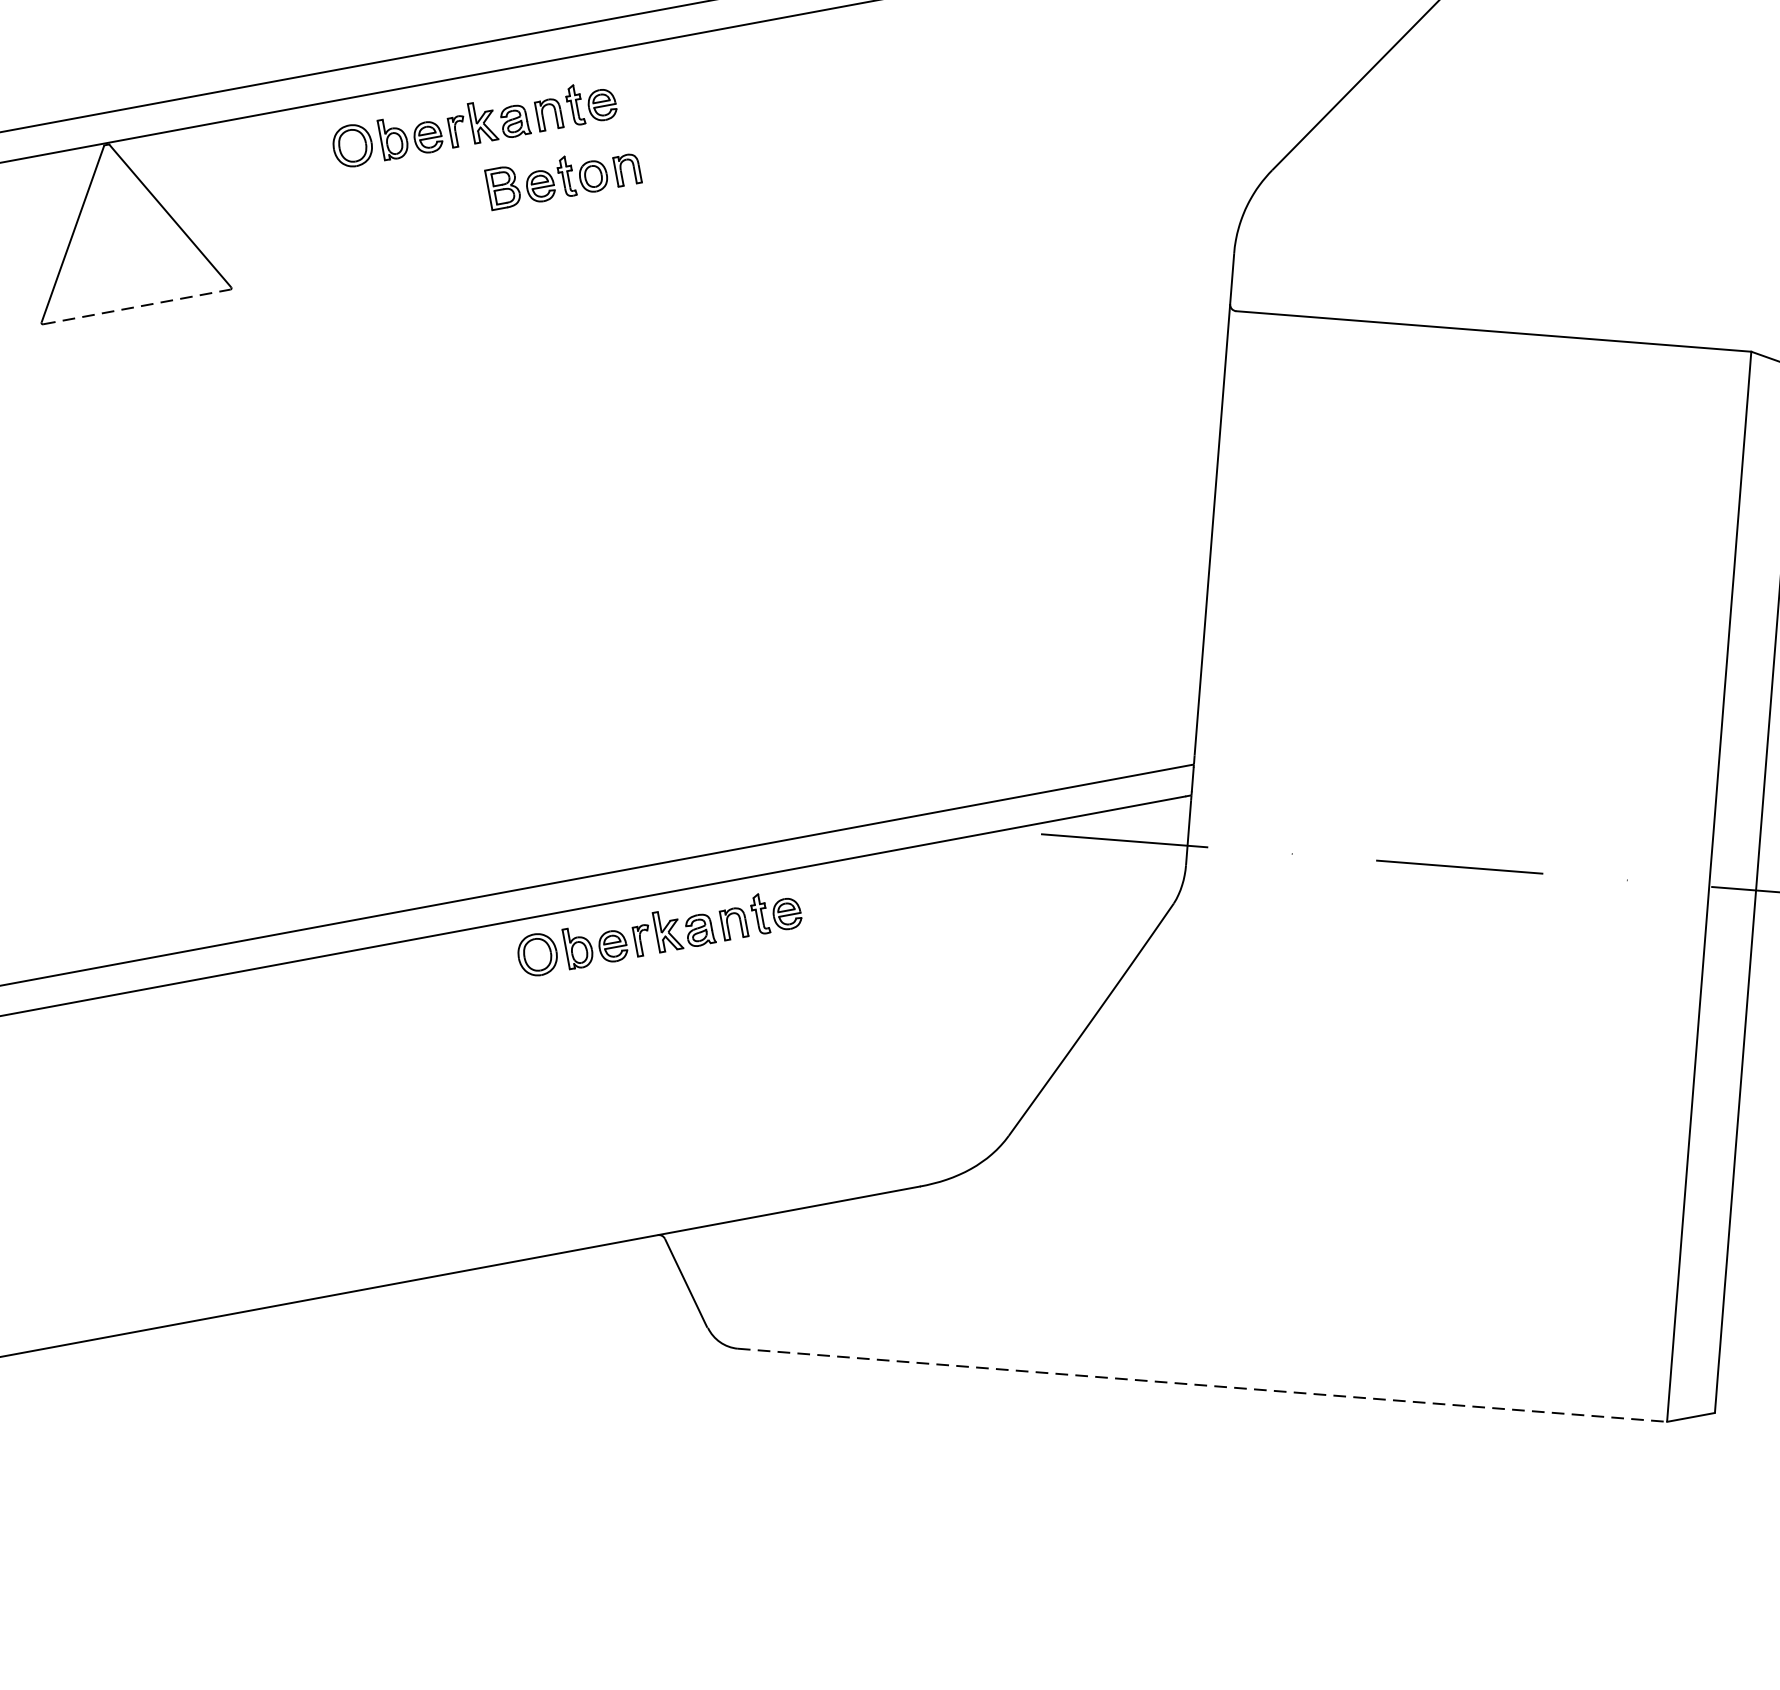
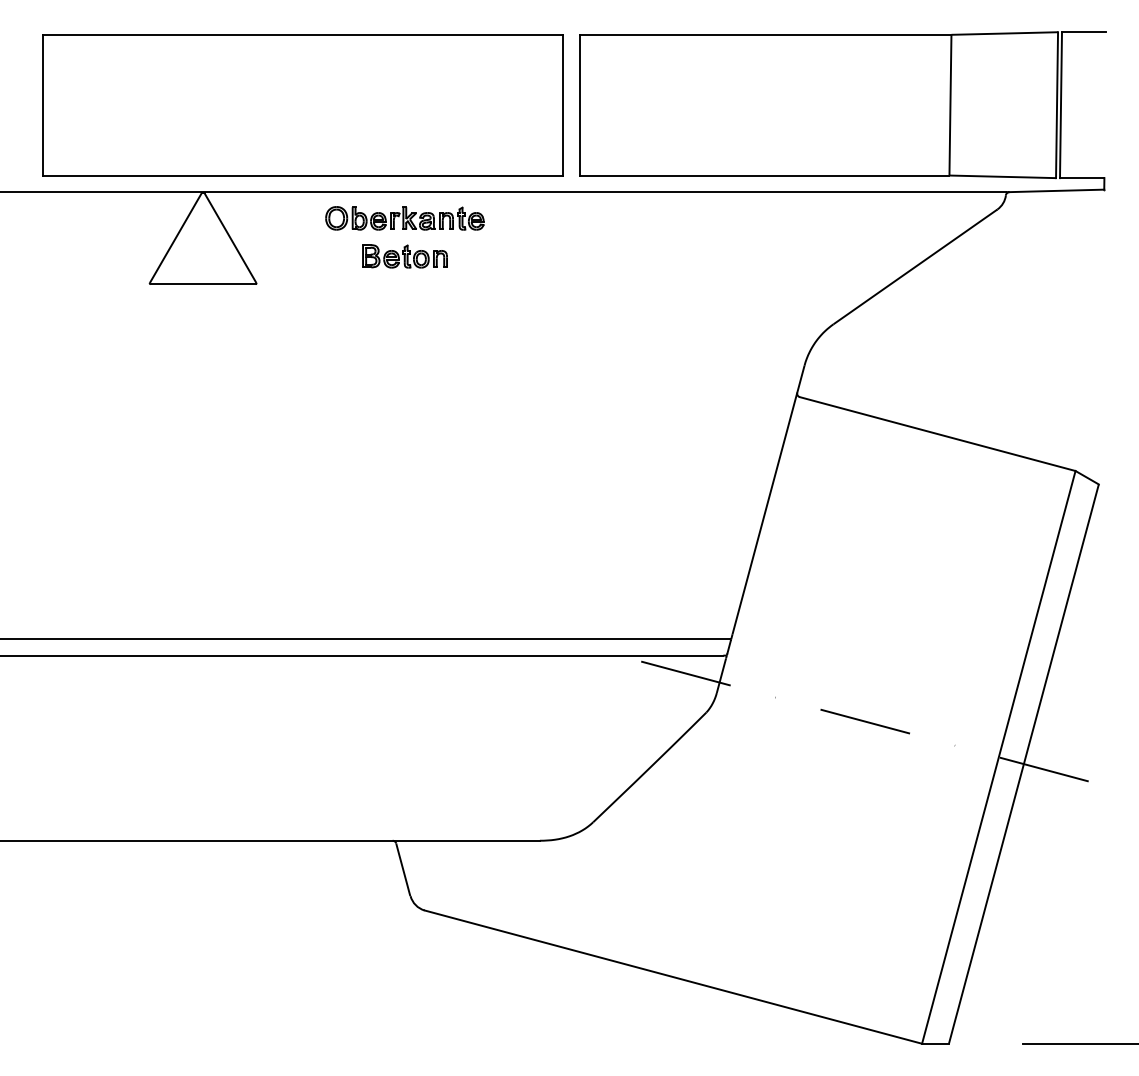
part: (562, 177) -> (404, 256), moved
line: (137, 307) -> (203, 284), dashed -> solid
part: (658, 932) -> (423, 676), removed
line: (1202, 1385) -> (673, 977), dashed -> solid

